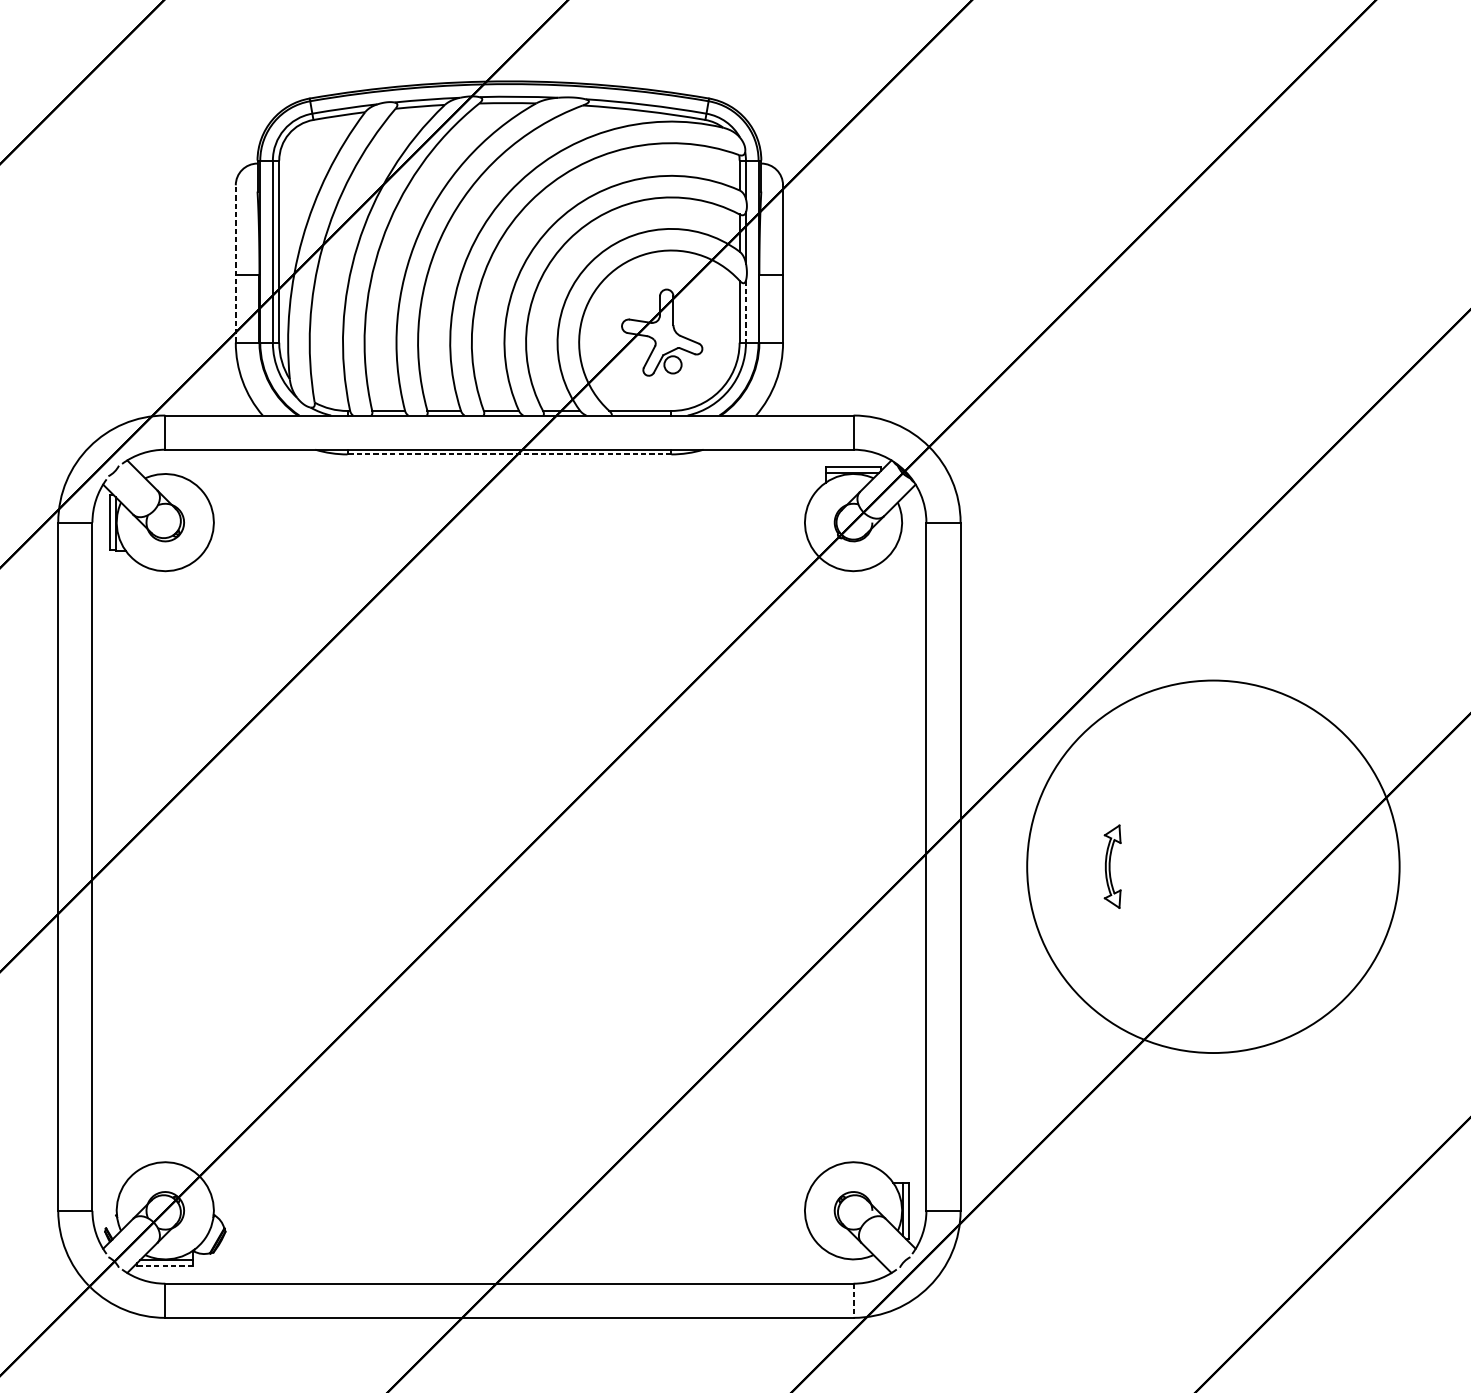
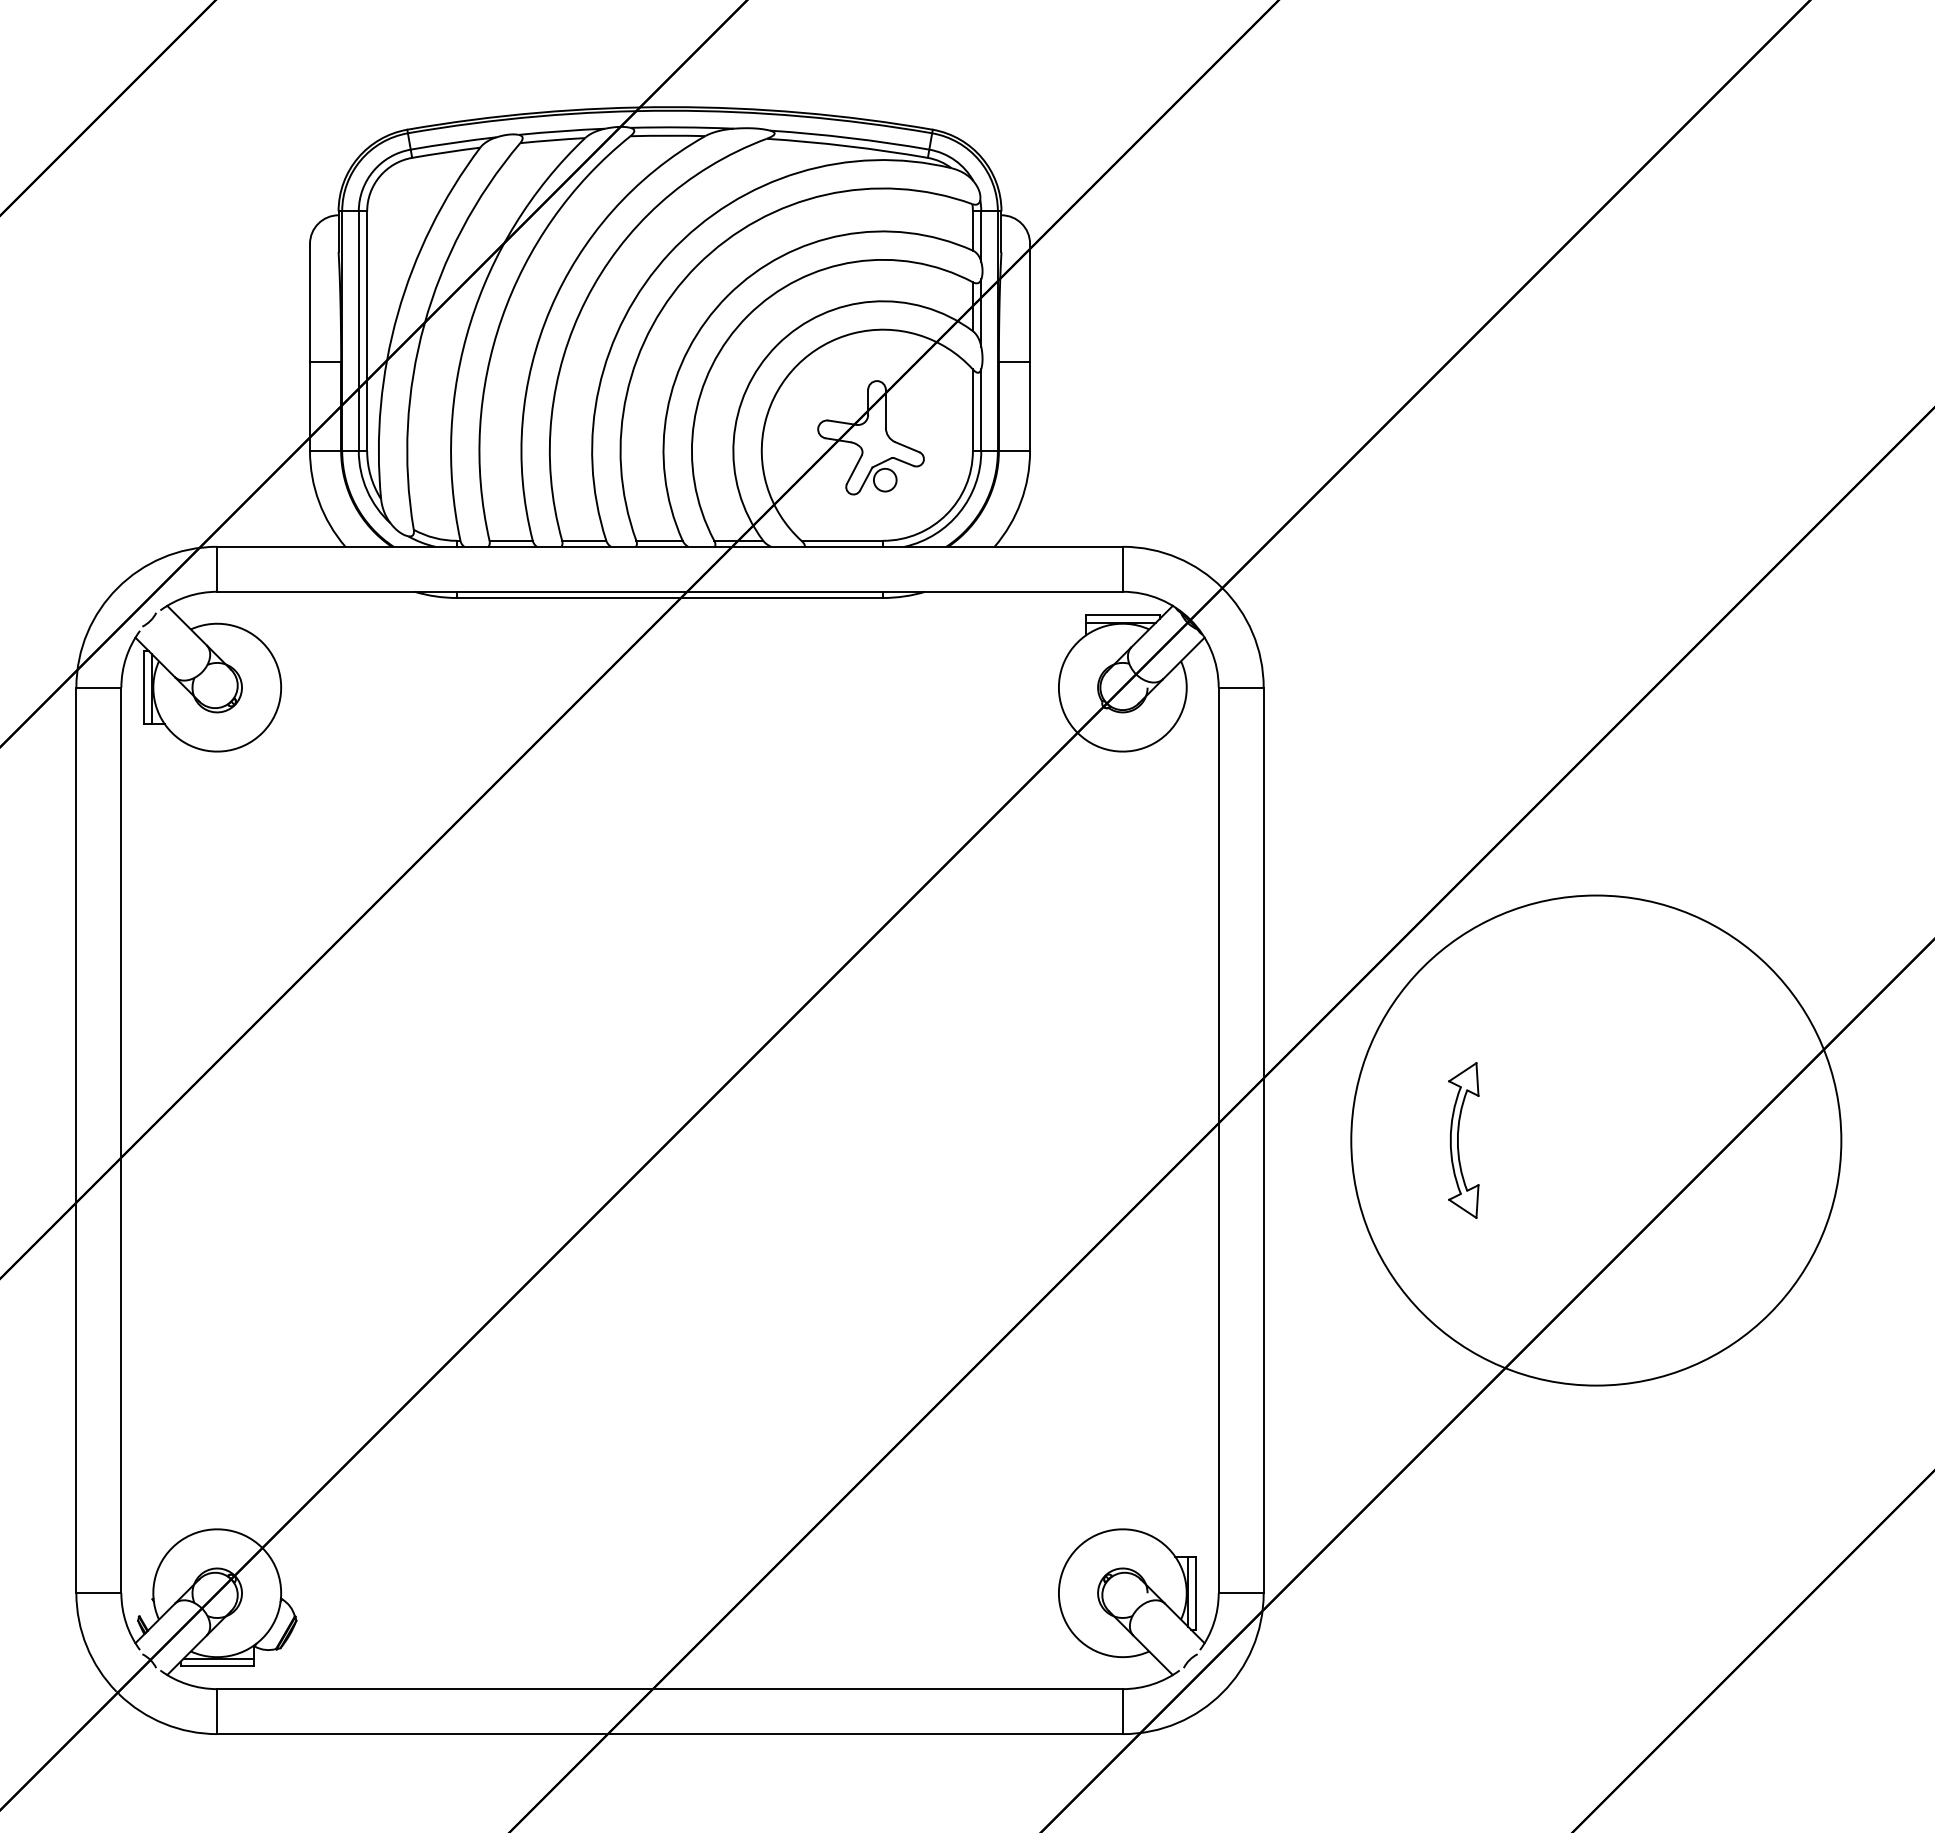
line: (236, 264) -> (310, 347), dashed -> solid
line: (746, 311) -> (981, 410), dashed -> solid
line: (509, 454) -> (669, 598), dashed -> solid
part: (1112, 866) -> (1463, 1140), size x1.43
line: (165, 1266) -> (217, 1666), dashed -> solid
line: (853, 1301) -> (1122, 1712), dashed -> solid

